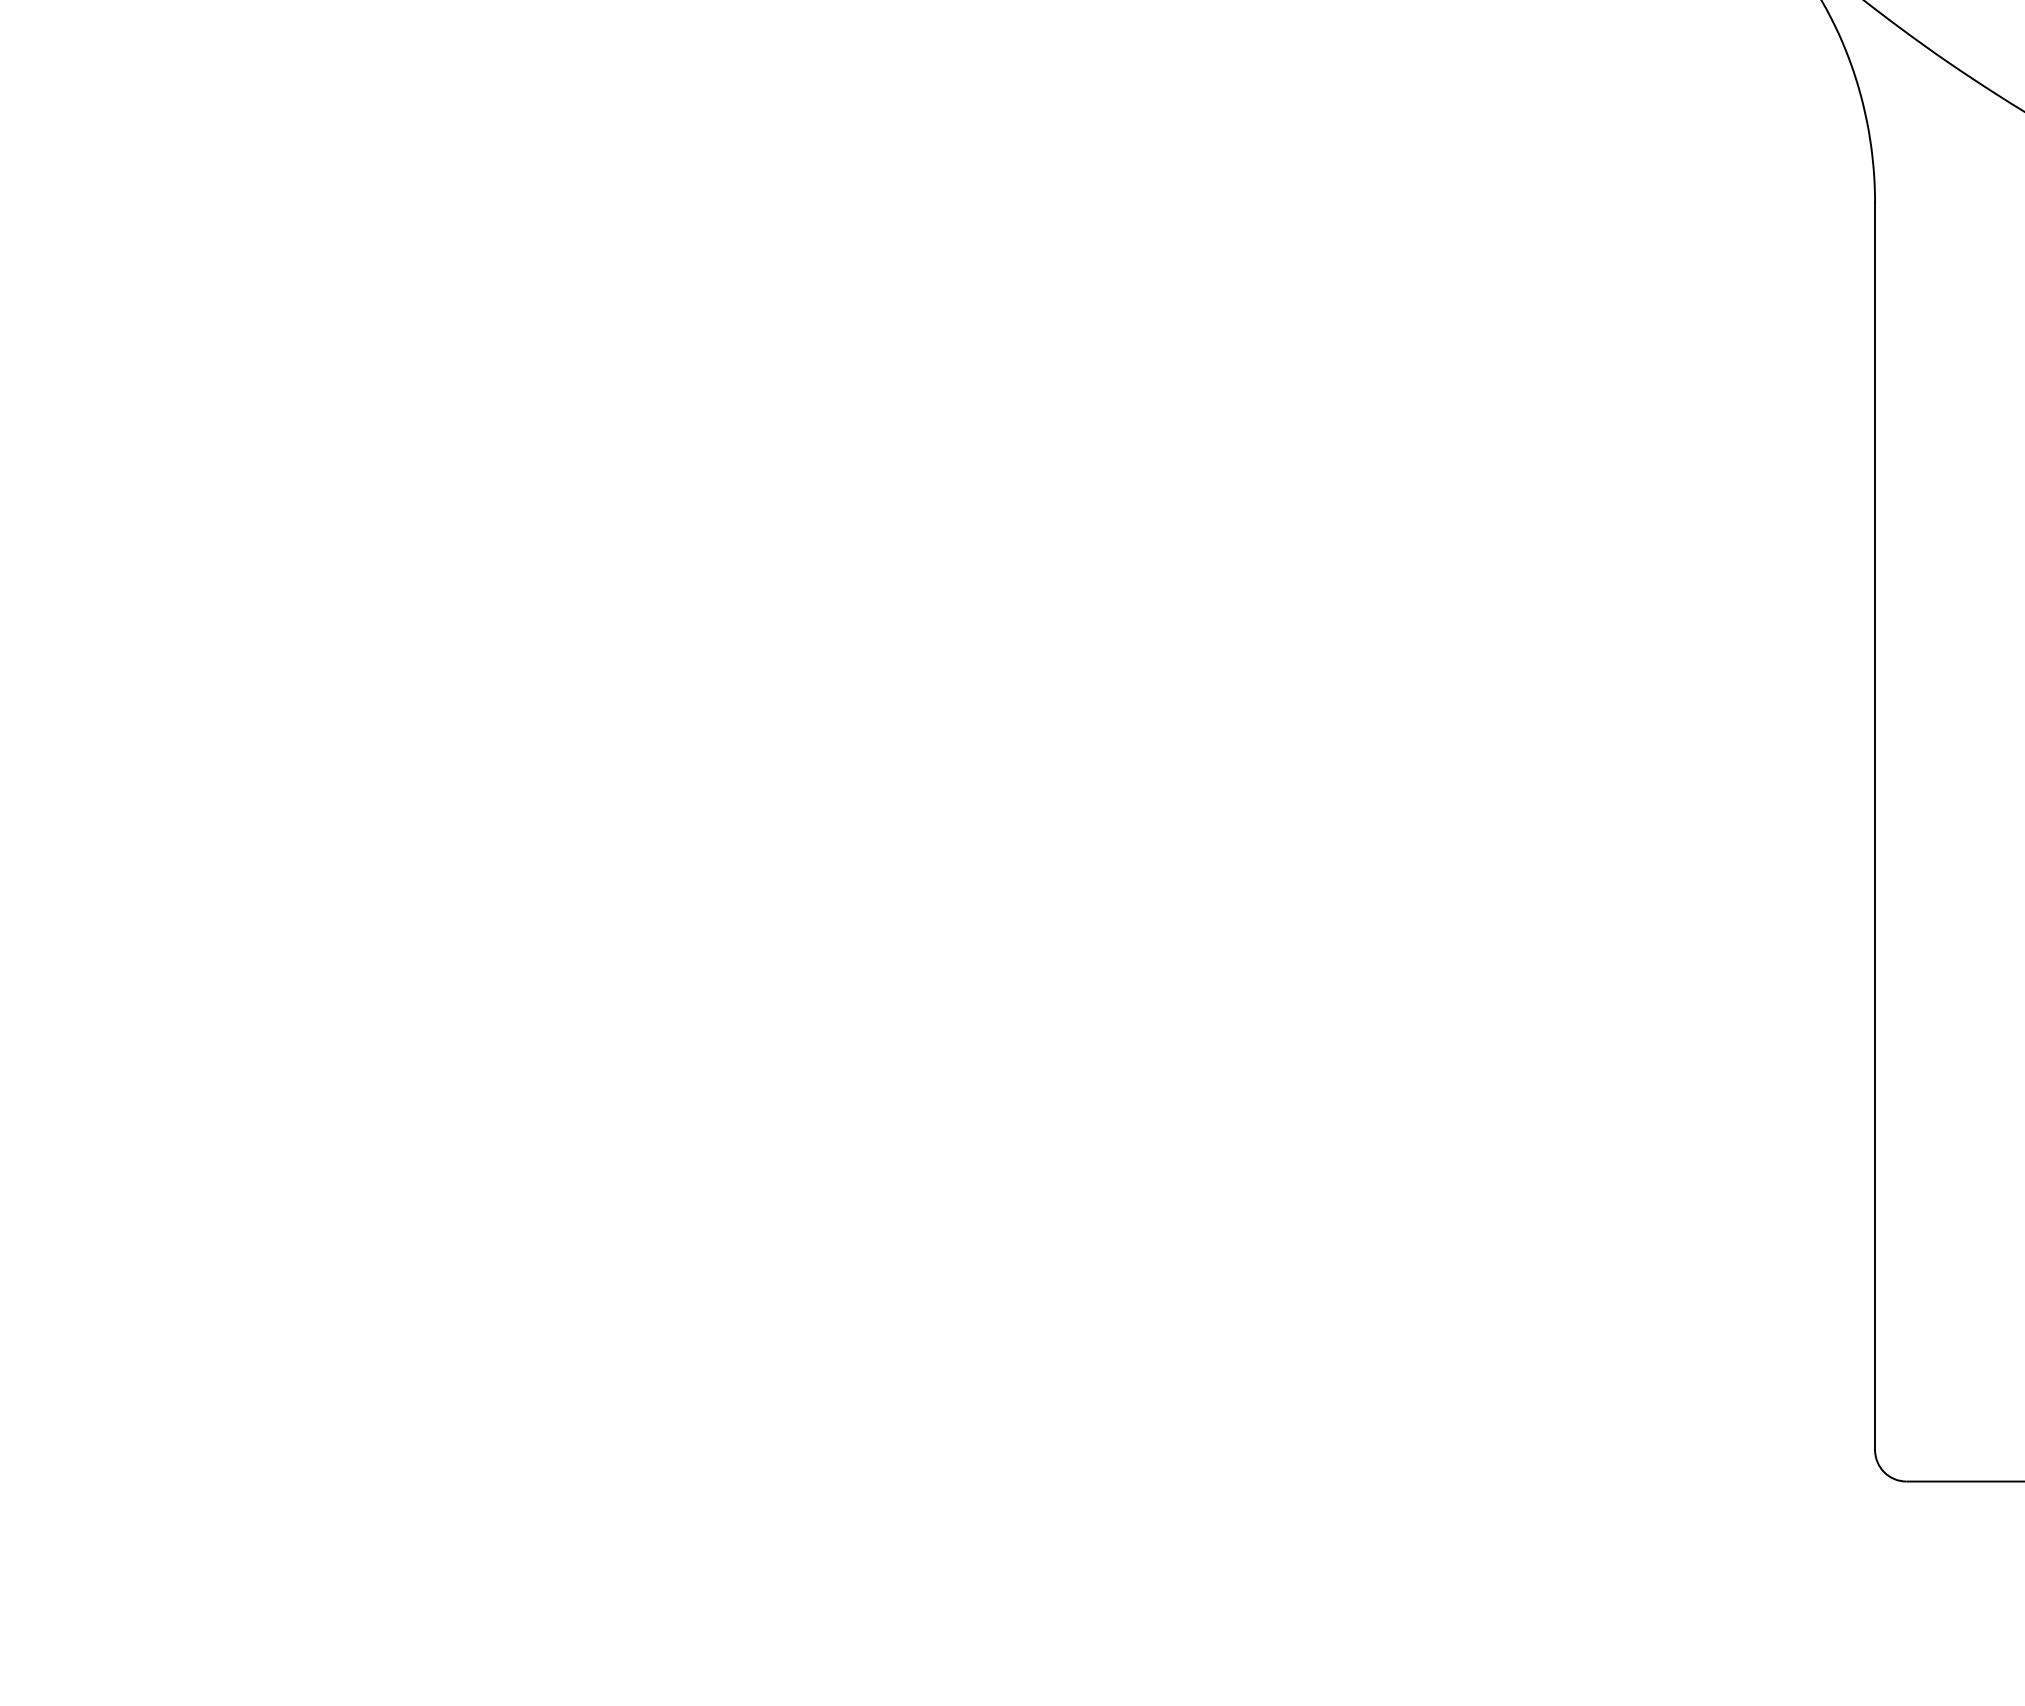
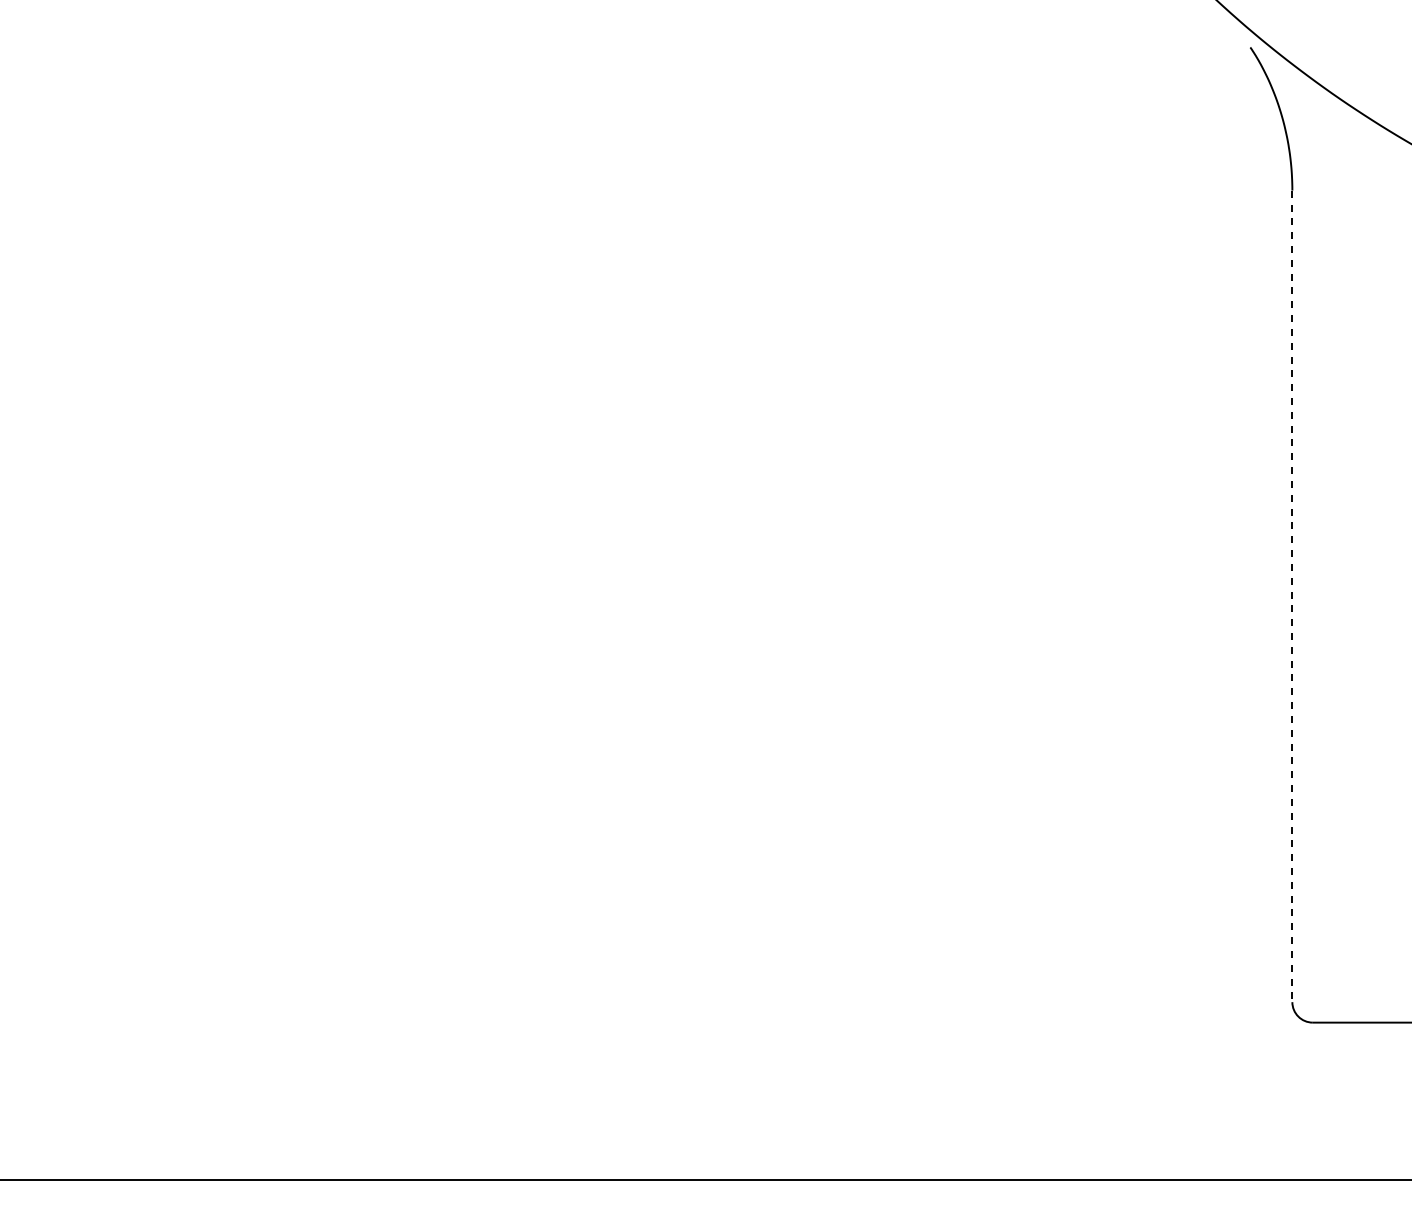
line: (1875, 826) -> (1292, 596), solid -> dashed

